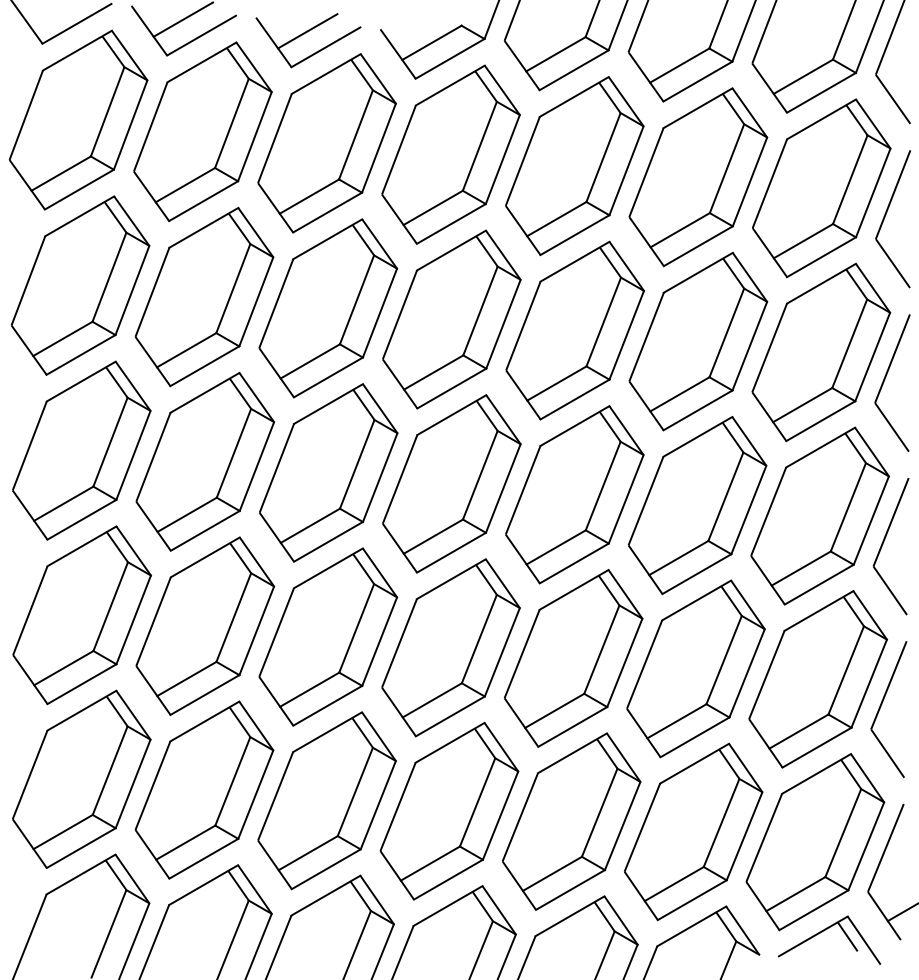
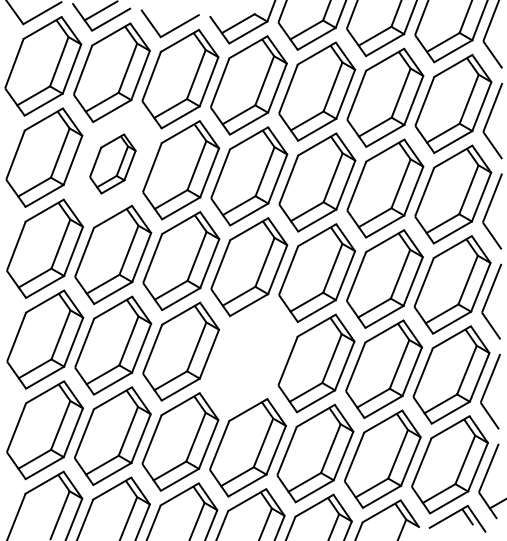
line: (307, 29) -> (169, 16), removed
part: (204, 296) -> (112, 163), size x0.6
part: (450, 647) -> (248, 357), removed

